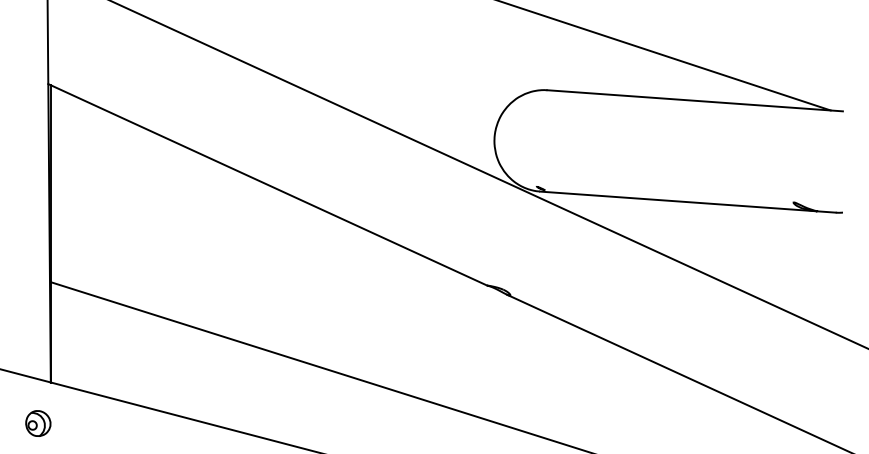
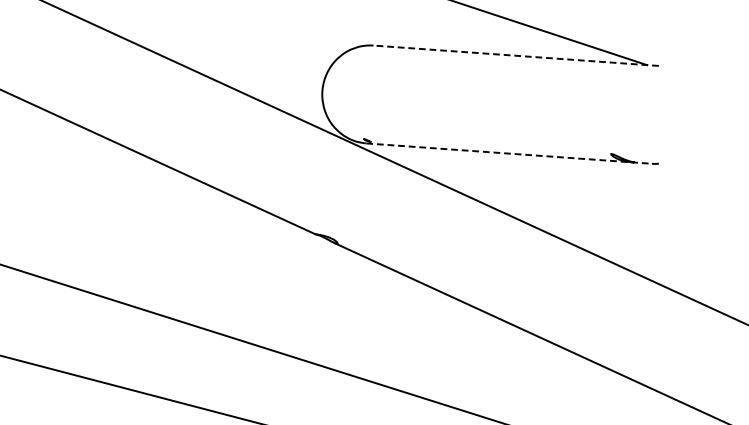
line: (694, 100) -> (515, 55), solid -> dashed
line: (688, 202) -> (509, 153), solid -> dashed

